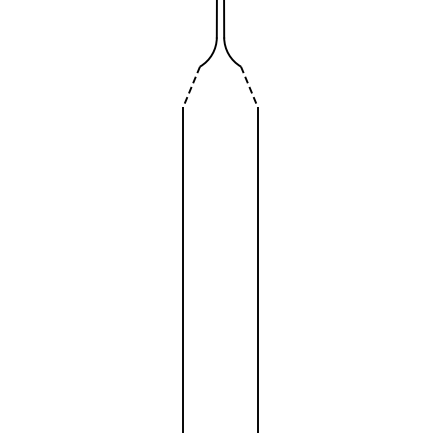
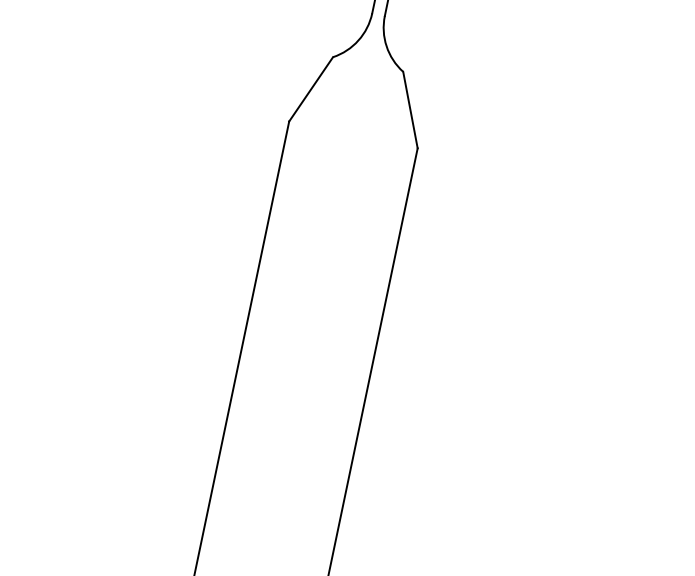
line: (191, 87) -> (311, 89), dashed -> solid
line: (249, 87) -> (410, 110), dashed -> solid

